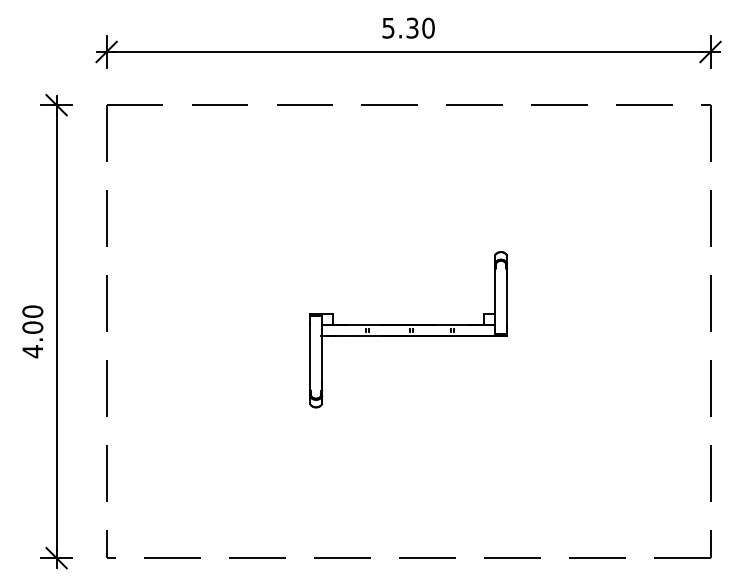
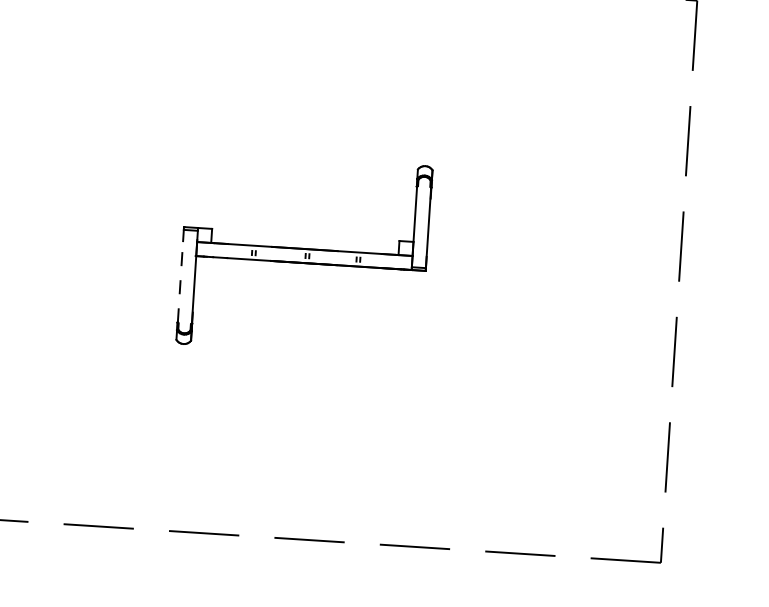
line: (310, 356) -> (180, 280), solid -> dashed

